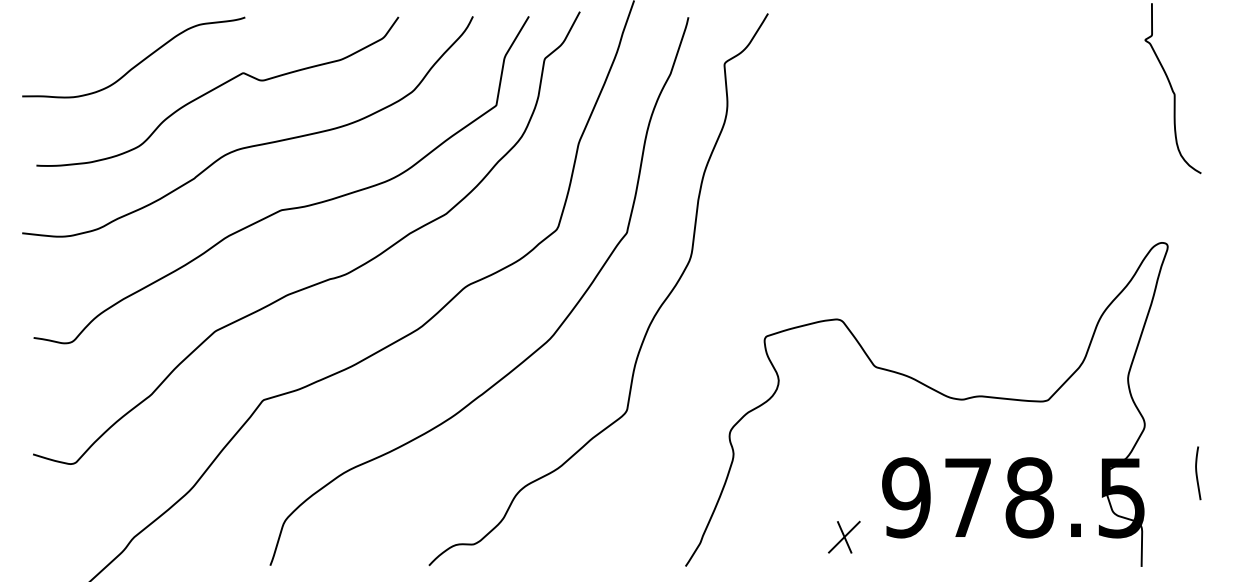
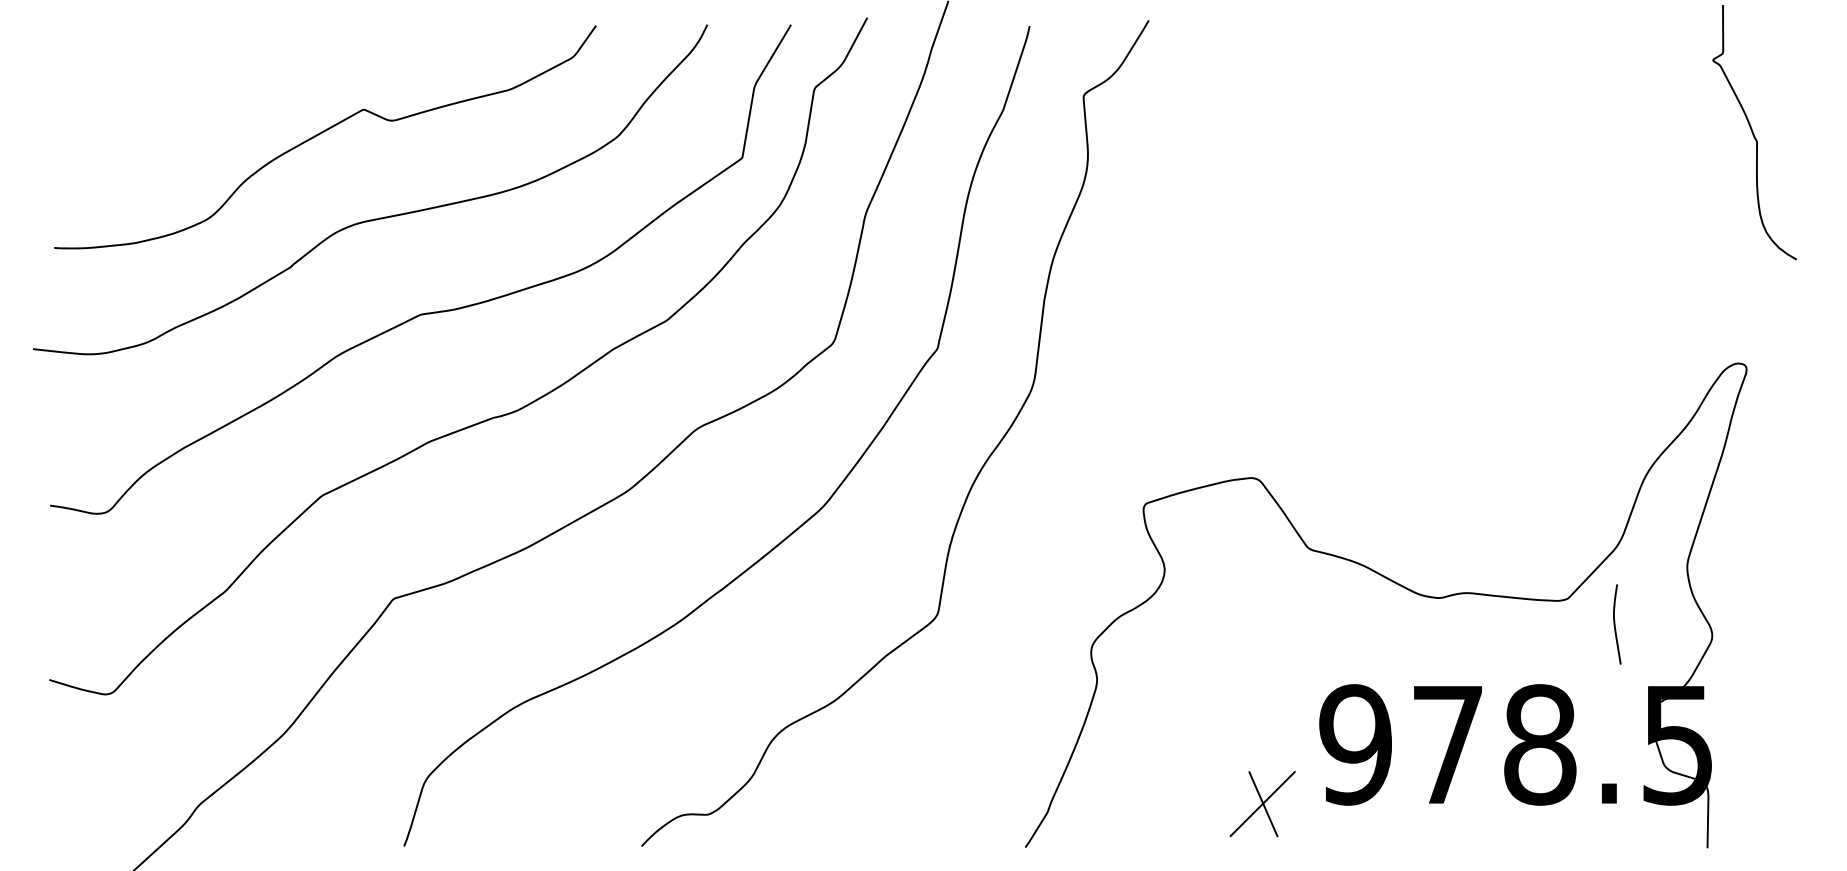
curve: (138, 62) -> (206, 93), removed
curve: (1197, 473) -> (1616, 624), moved
part: (844, 536) -> (1263, 802), size x1.4

